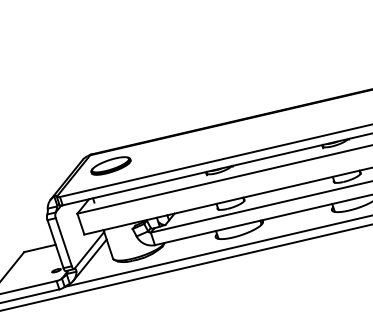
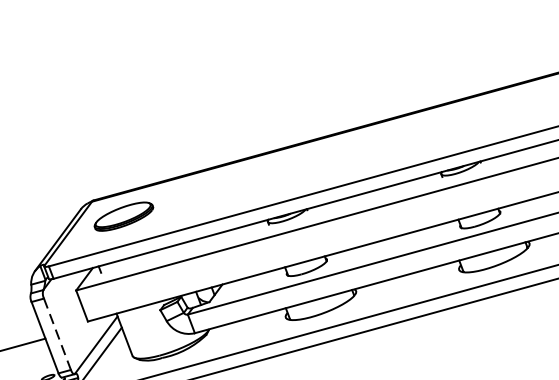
line: (63, 242) -> (56, 334), solid -> dashed

